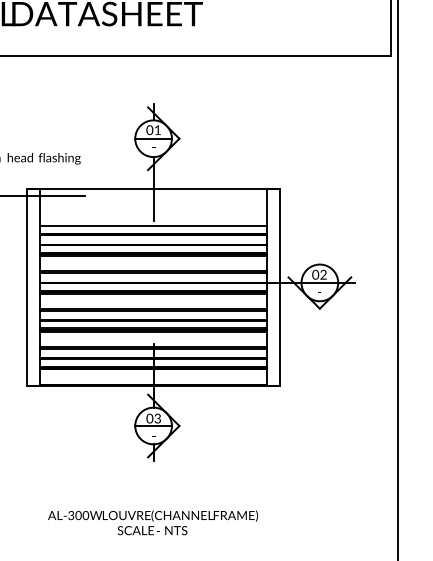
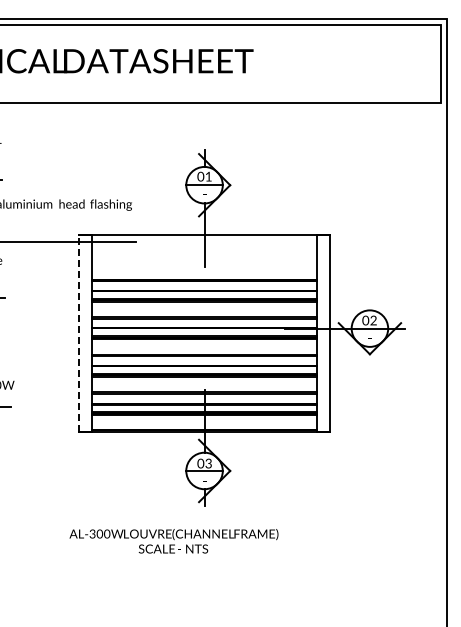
line: (153, 226) -> (204, 272), removed
line: (26, 286) -> (78, 332), solid -> dashed
text: (152, 523) -> (173, 541), moved

